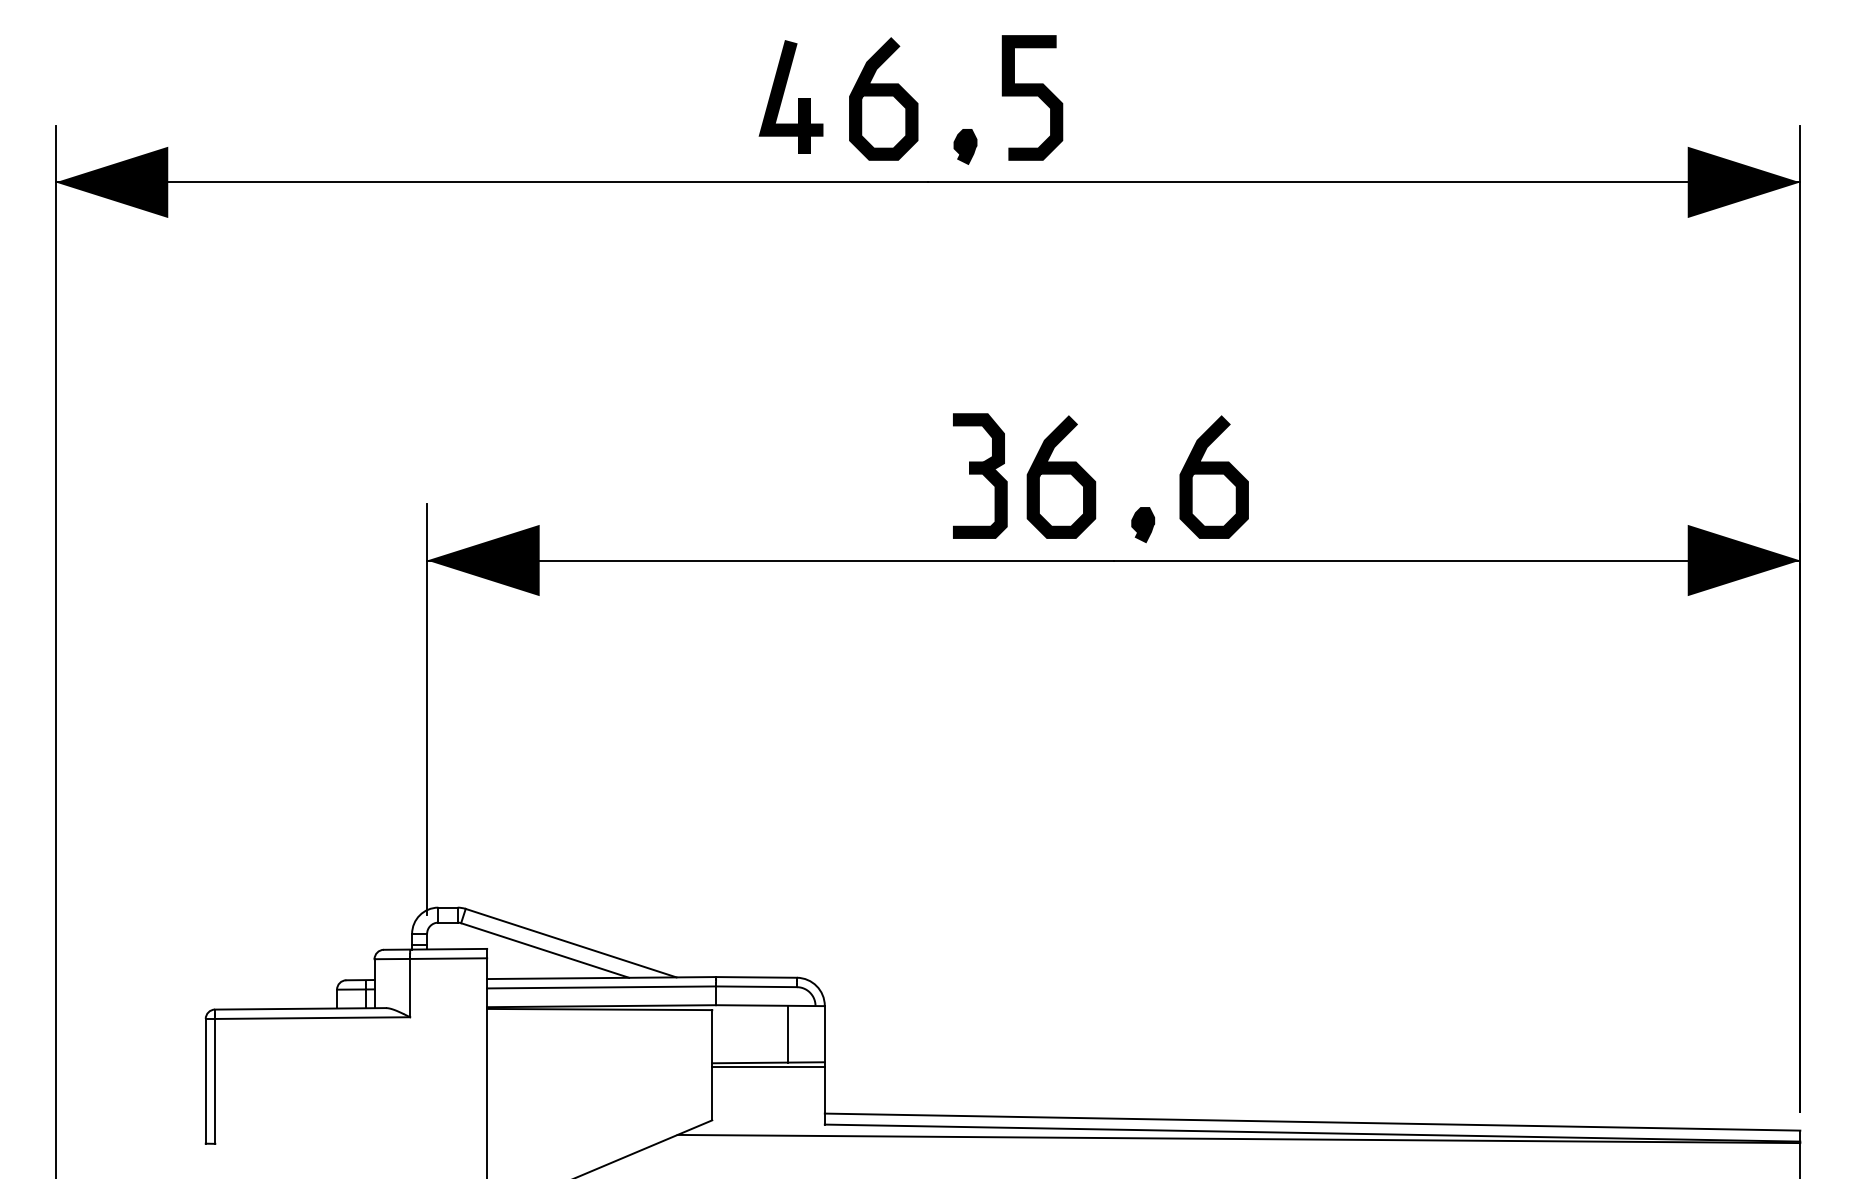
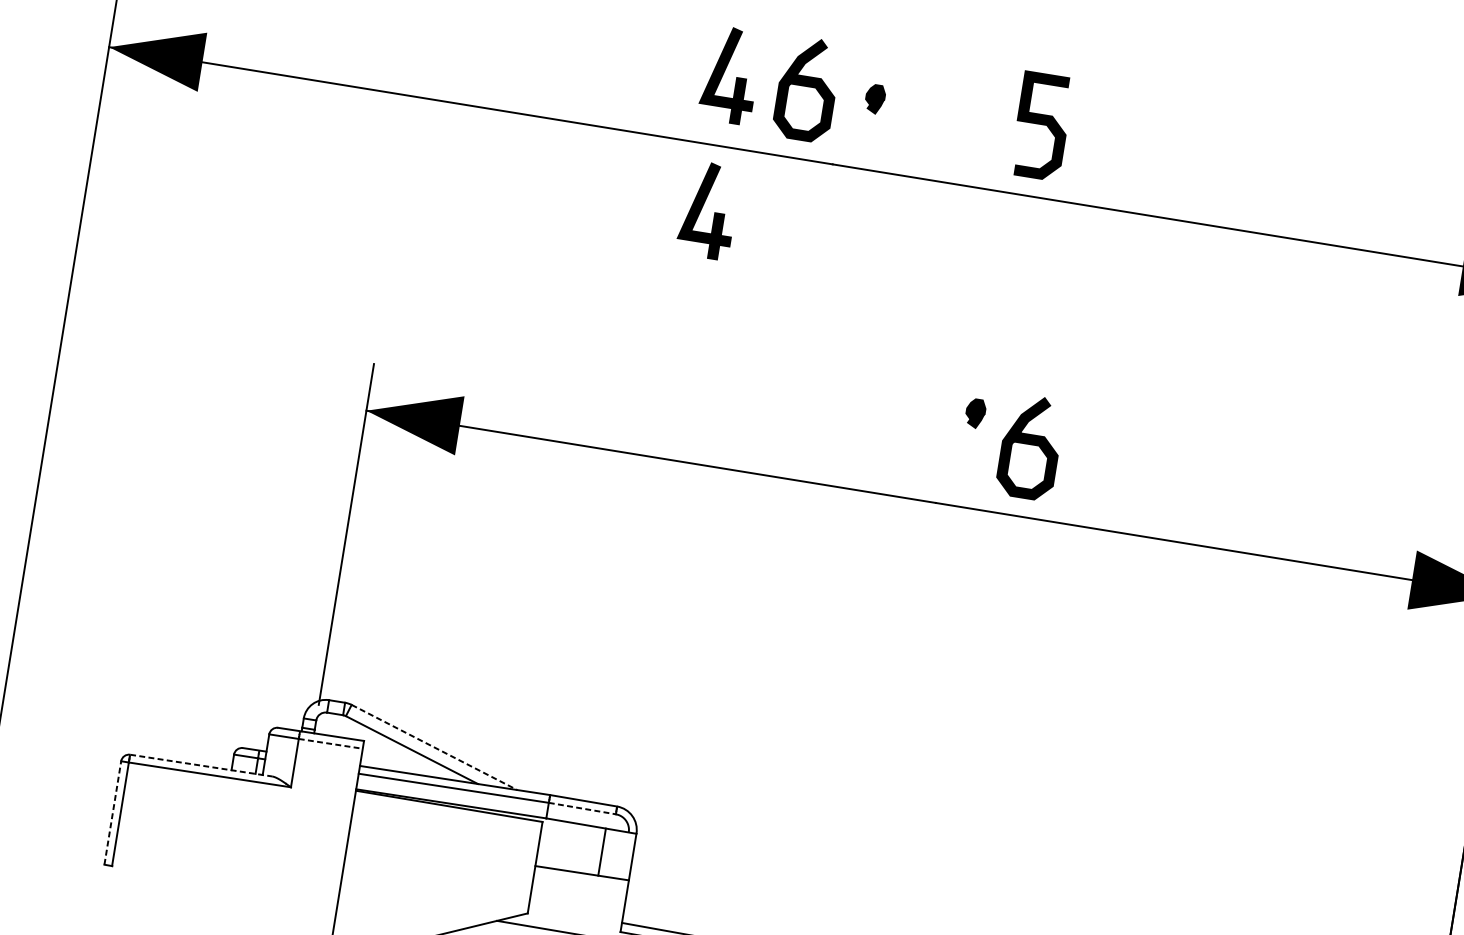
curve: (1032, 96) -> (1042, 125), moved
part: (965, 146) -> (875, 98), moved
part: (783, 259) -> (702, 208), added
curve: (1061, 474) -> (904, 424), removed
part: (980, 475) -> (836, 414), removed
part: (1143, 525) -> (975, 414), moved
line: (571, 943) -> (434, 747), solid -> dashed
line: (448, 958) -> (330, 743), solid -> dashed
line: (756, 986) -> (582, 808), solid -> dashed
line: (301, 1008) -> (202, 765), solid -> dashed
line: (768, 1067) -> (581, 877), removed
line: (205, 1080) -> (112, 812), solid -> dashed

